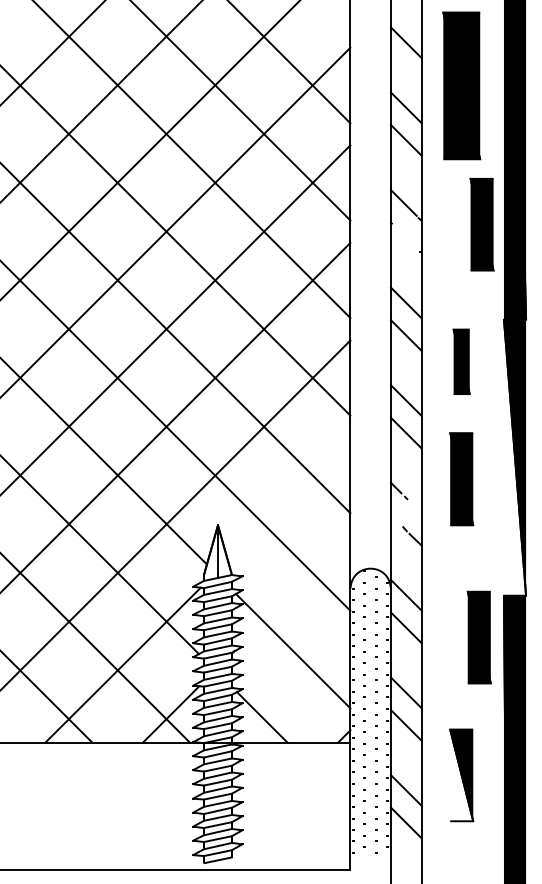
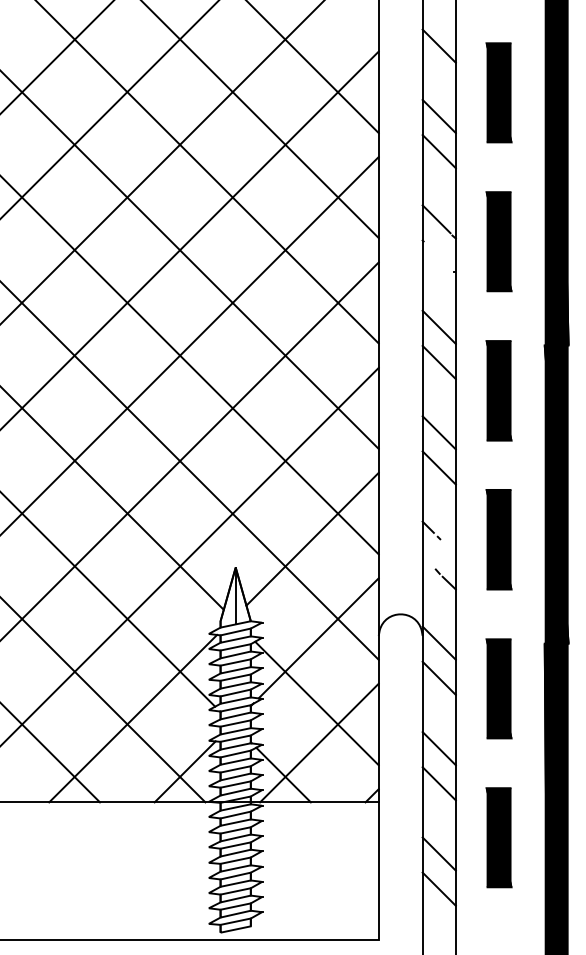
part: (461, 85) -> (498, 92), size x0.62
part: (481, 224) -> (498, 241), moved
part: (461, 361) -> (498, 390), size x1.43
fill: (514, 457) -> (556, 494), added
part: (461, 479) -> (498, 539), moved
line: (289, 498) -> (312, 538), added
line: (294, 591) -> (318, 638), added
part: (478, 637) -> (498, 688), moved
line: (295, 687) -> (319, 742), added
fill: (461, 775) -> (498, 837), added

